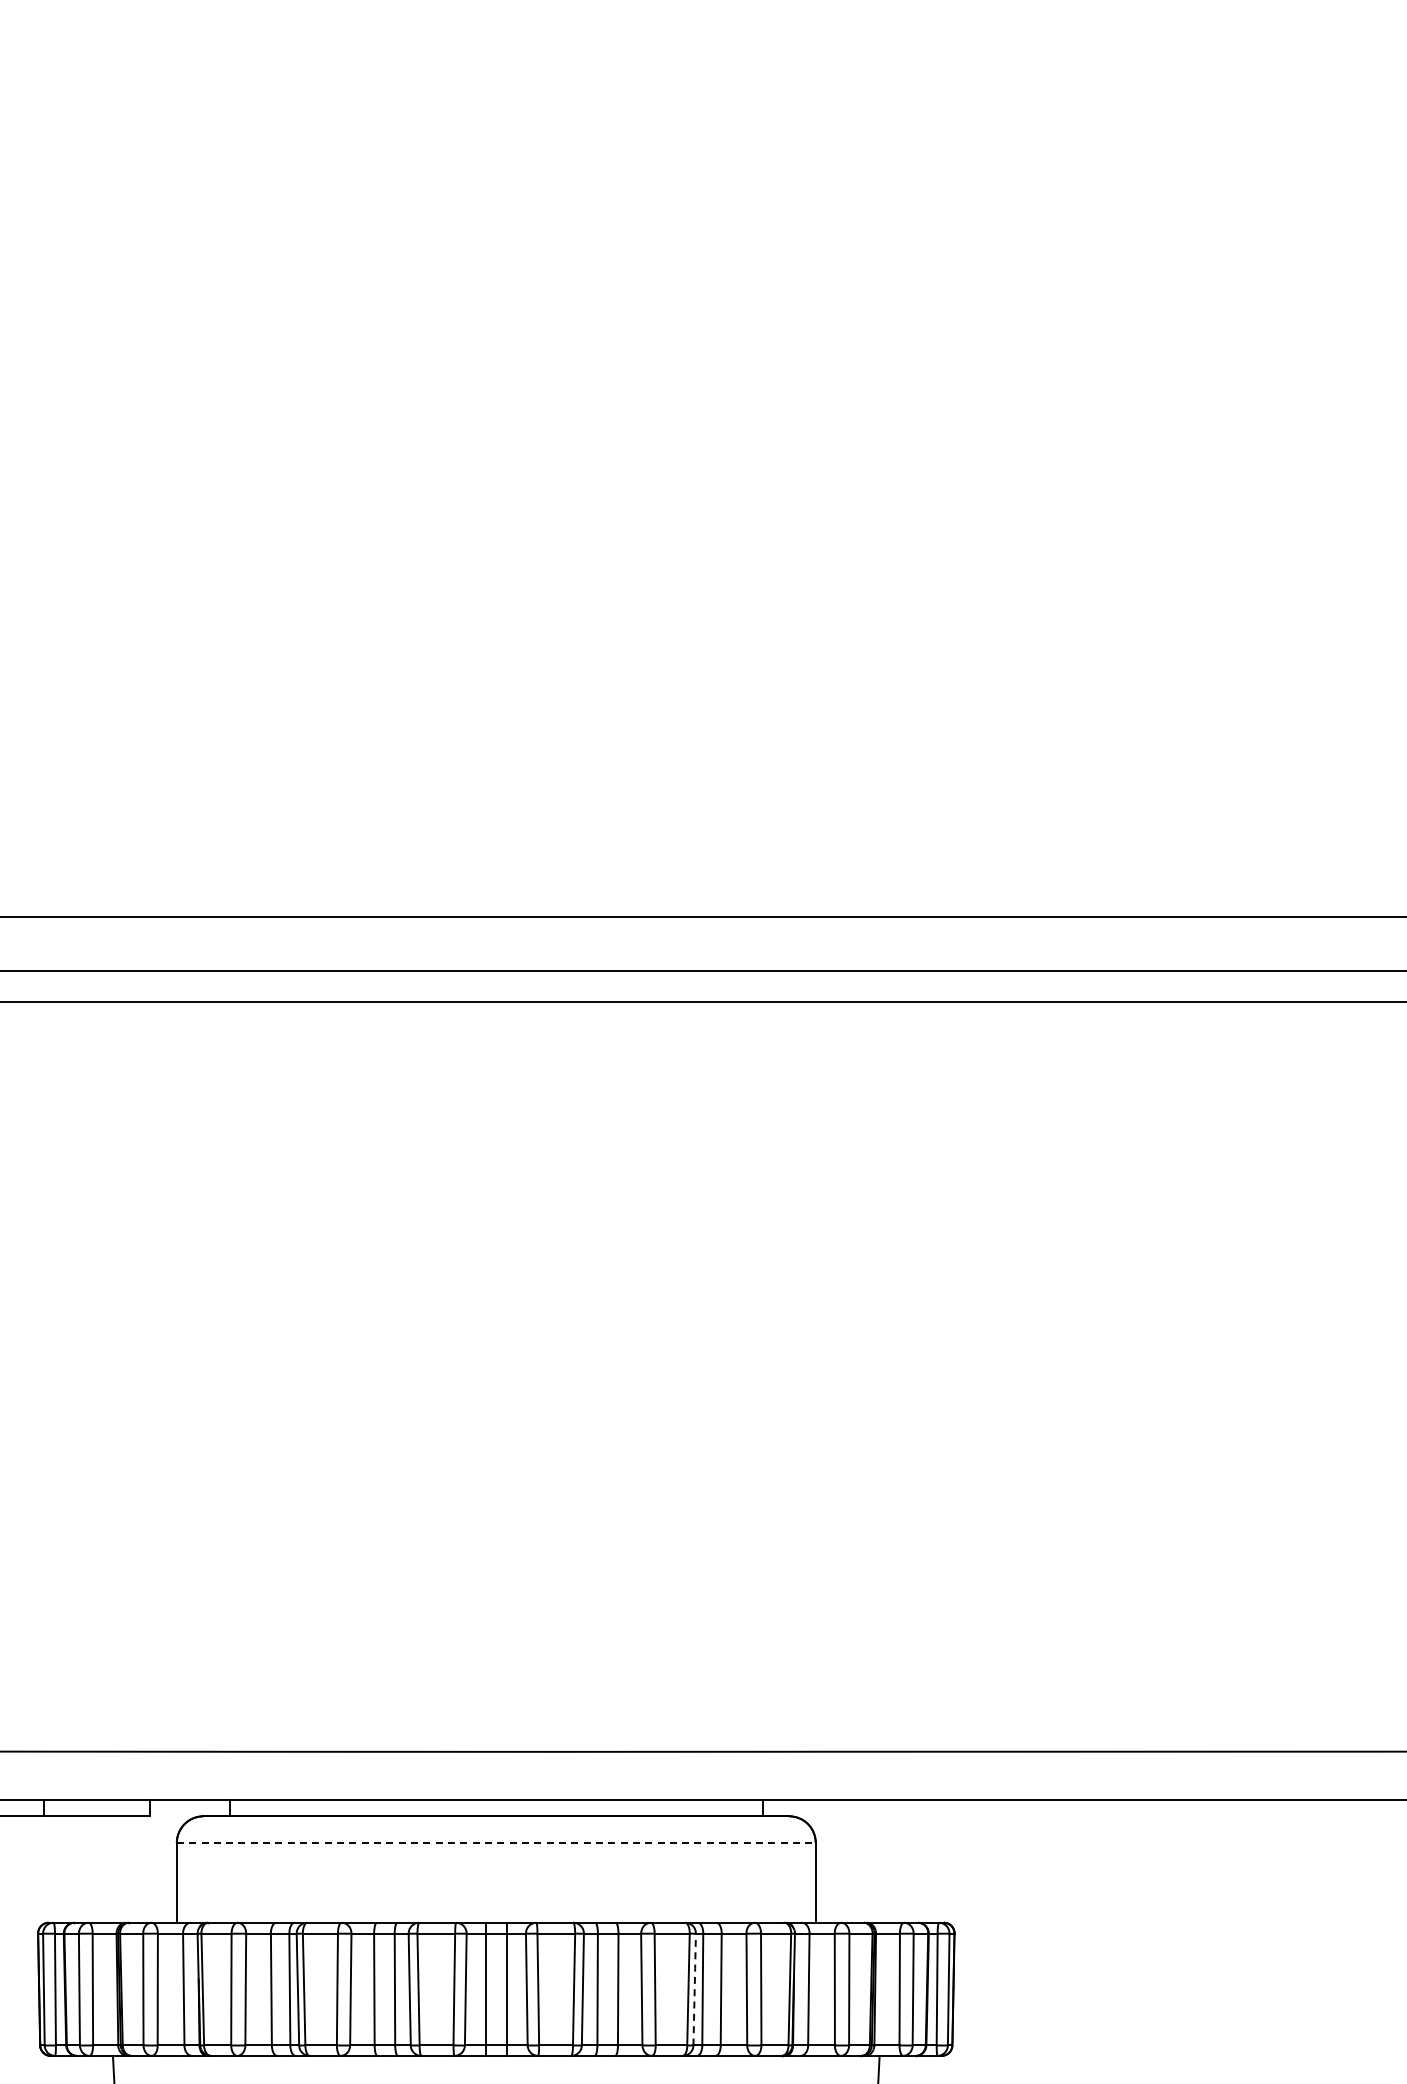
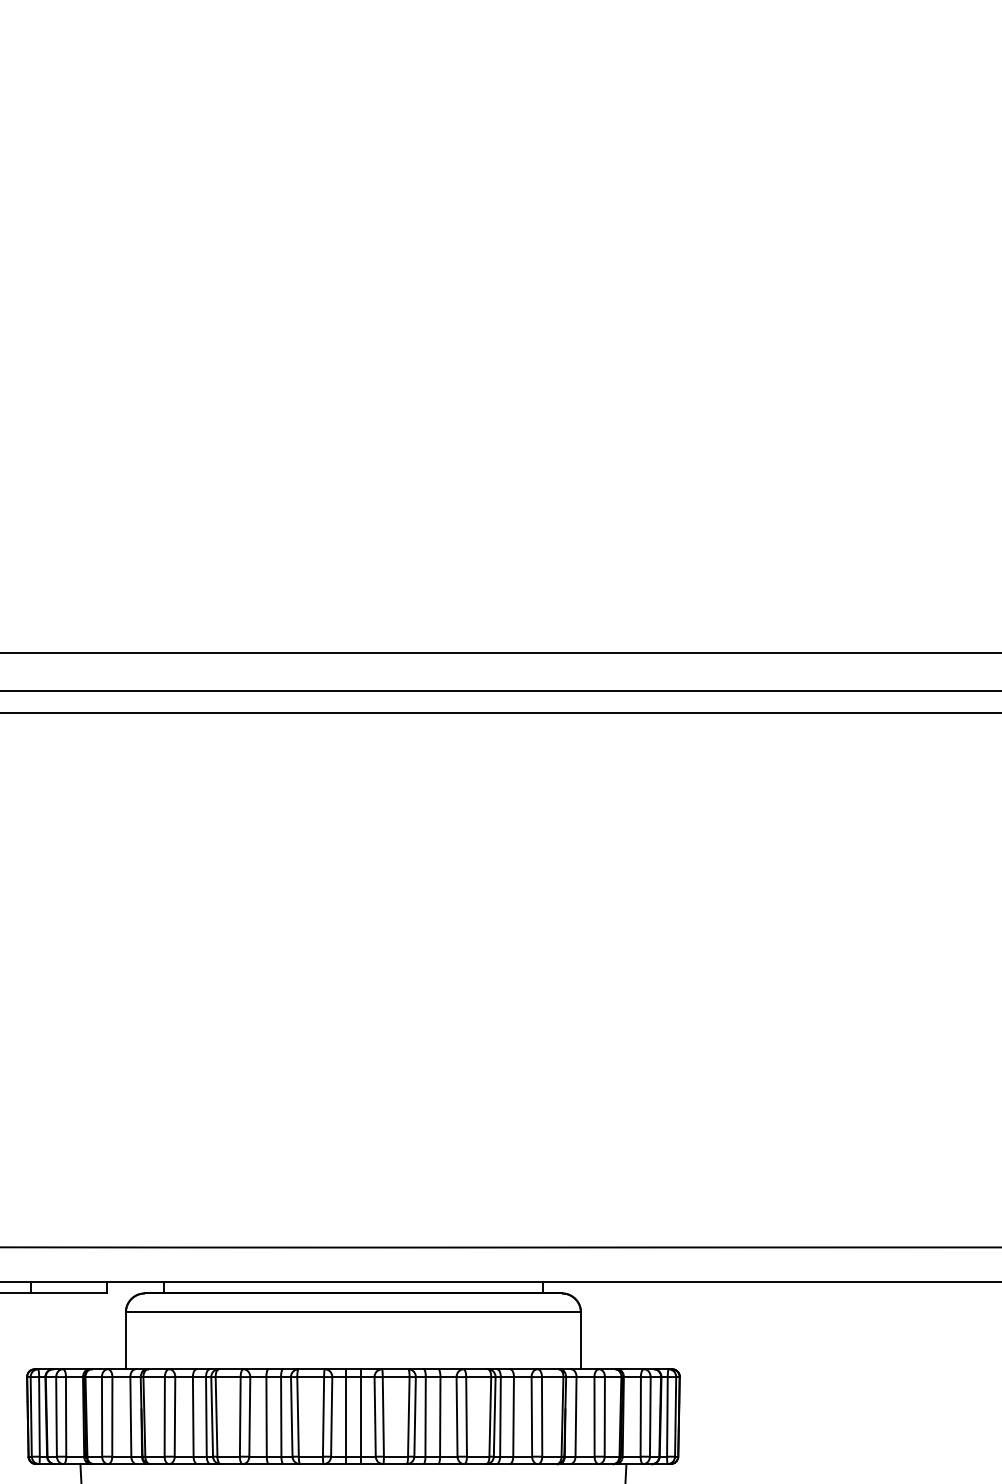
line: (496, 1842) -> (353, 1312), dashed -> solid
line: (694, 1989) -> (494, 1416), dashed -> solid

